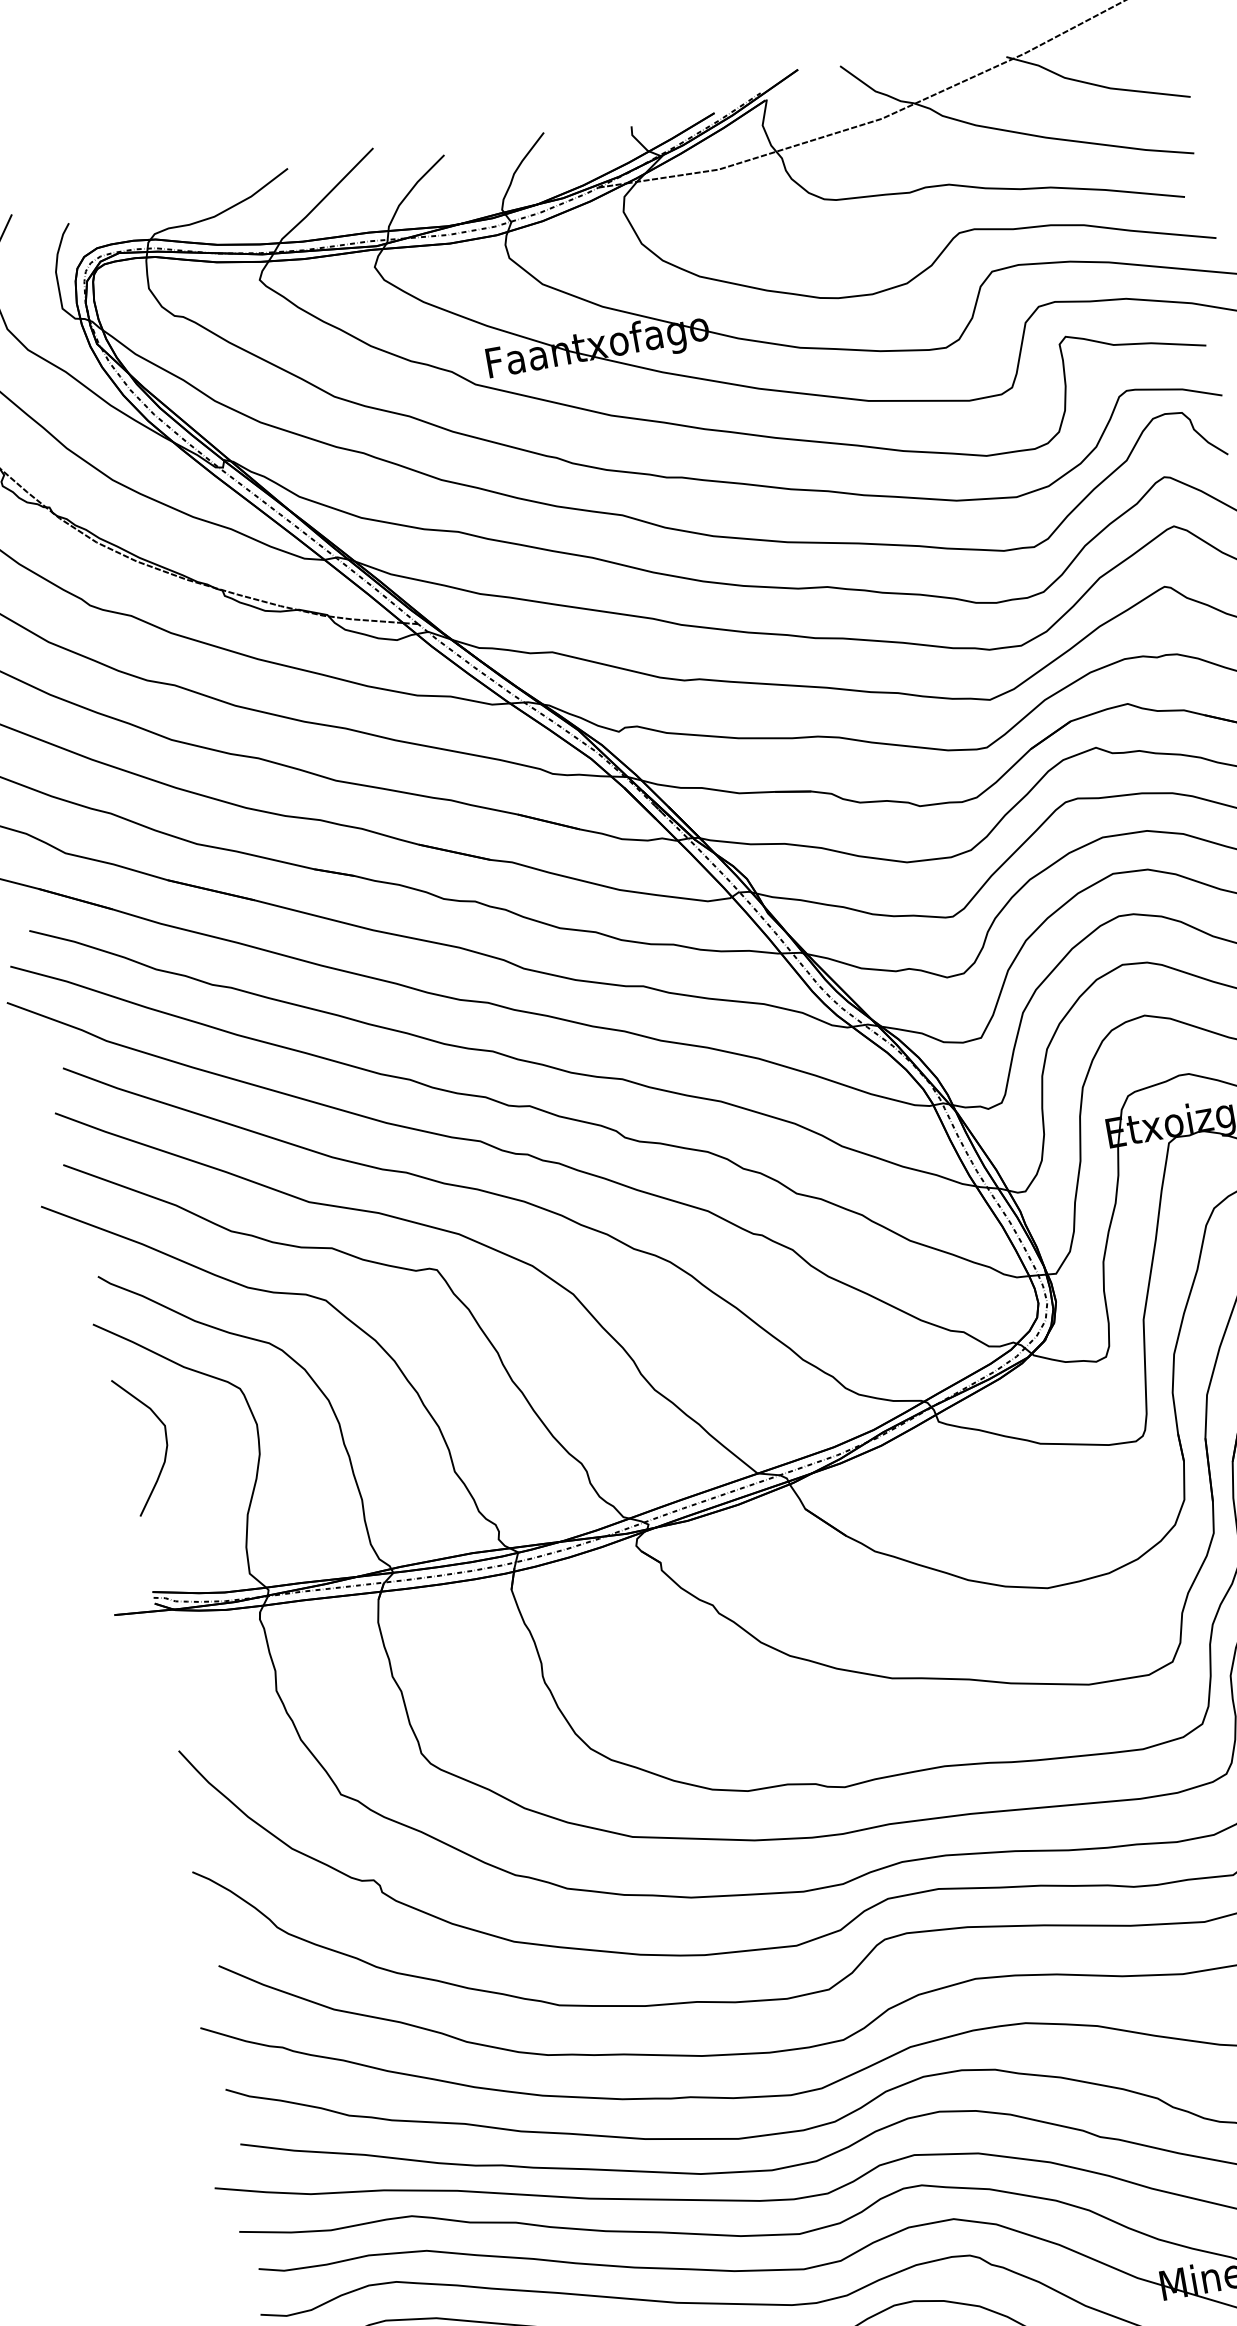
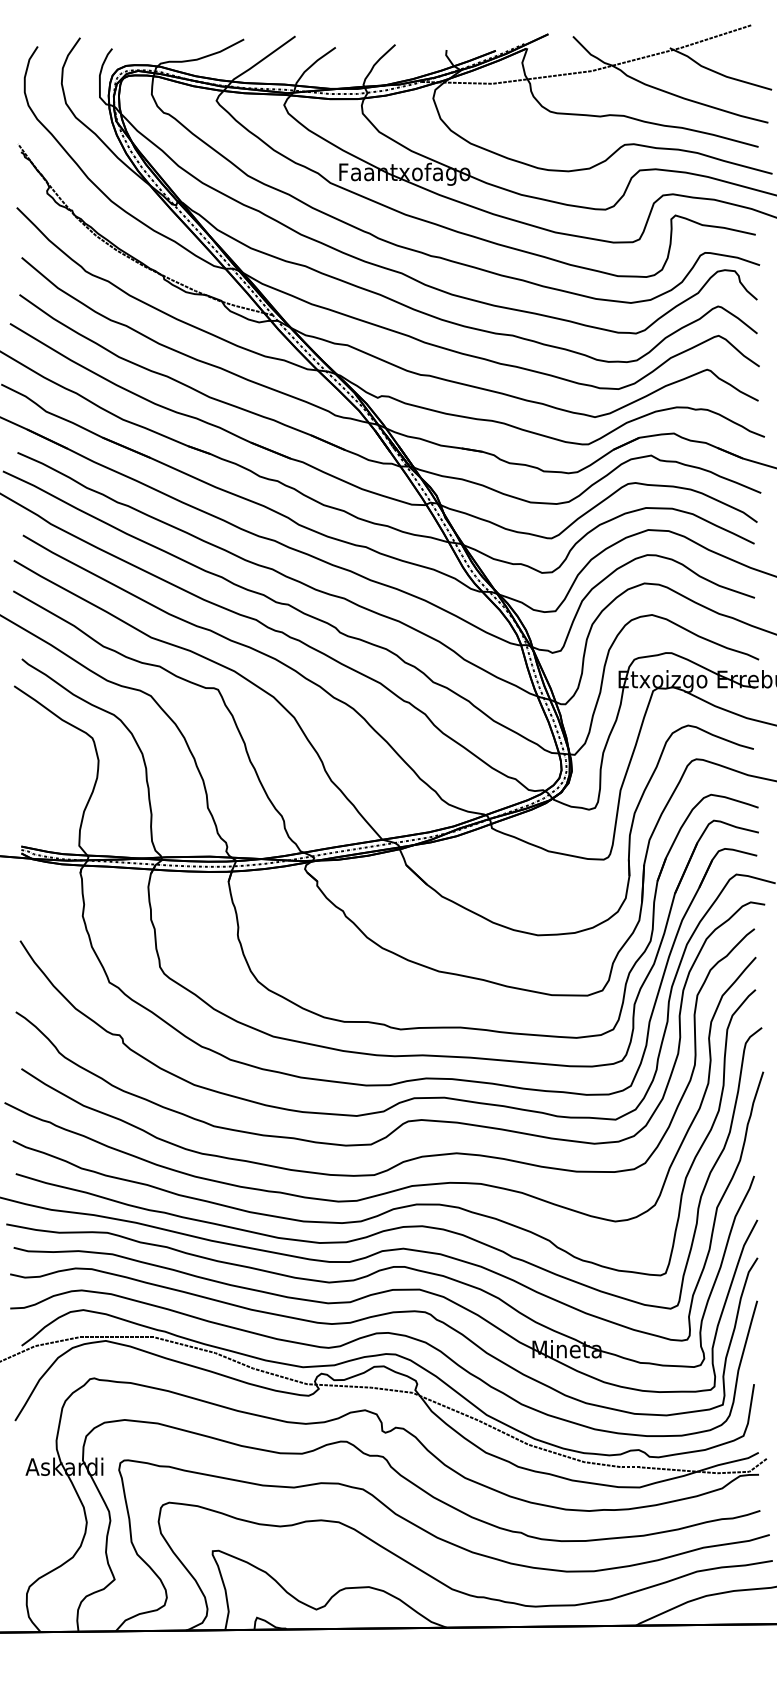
curve: (164, 1444) -> (43, 762), removed

